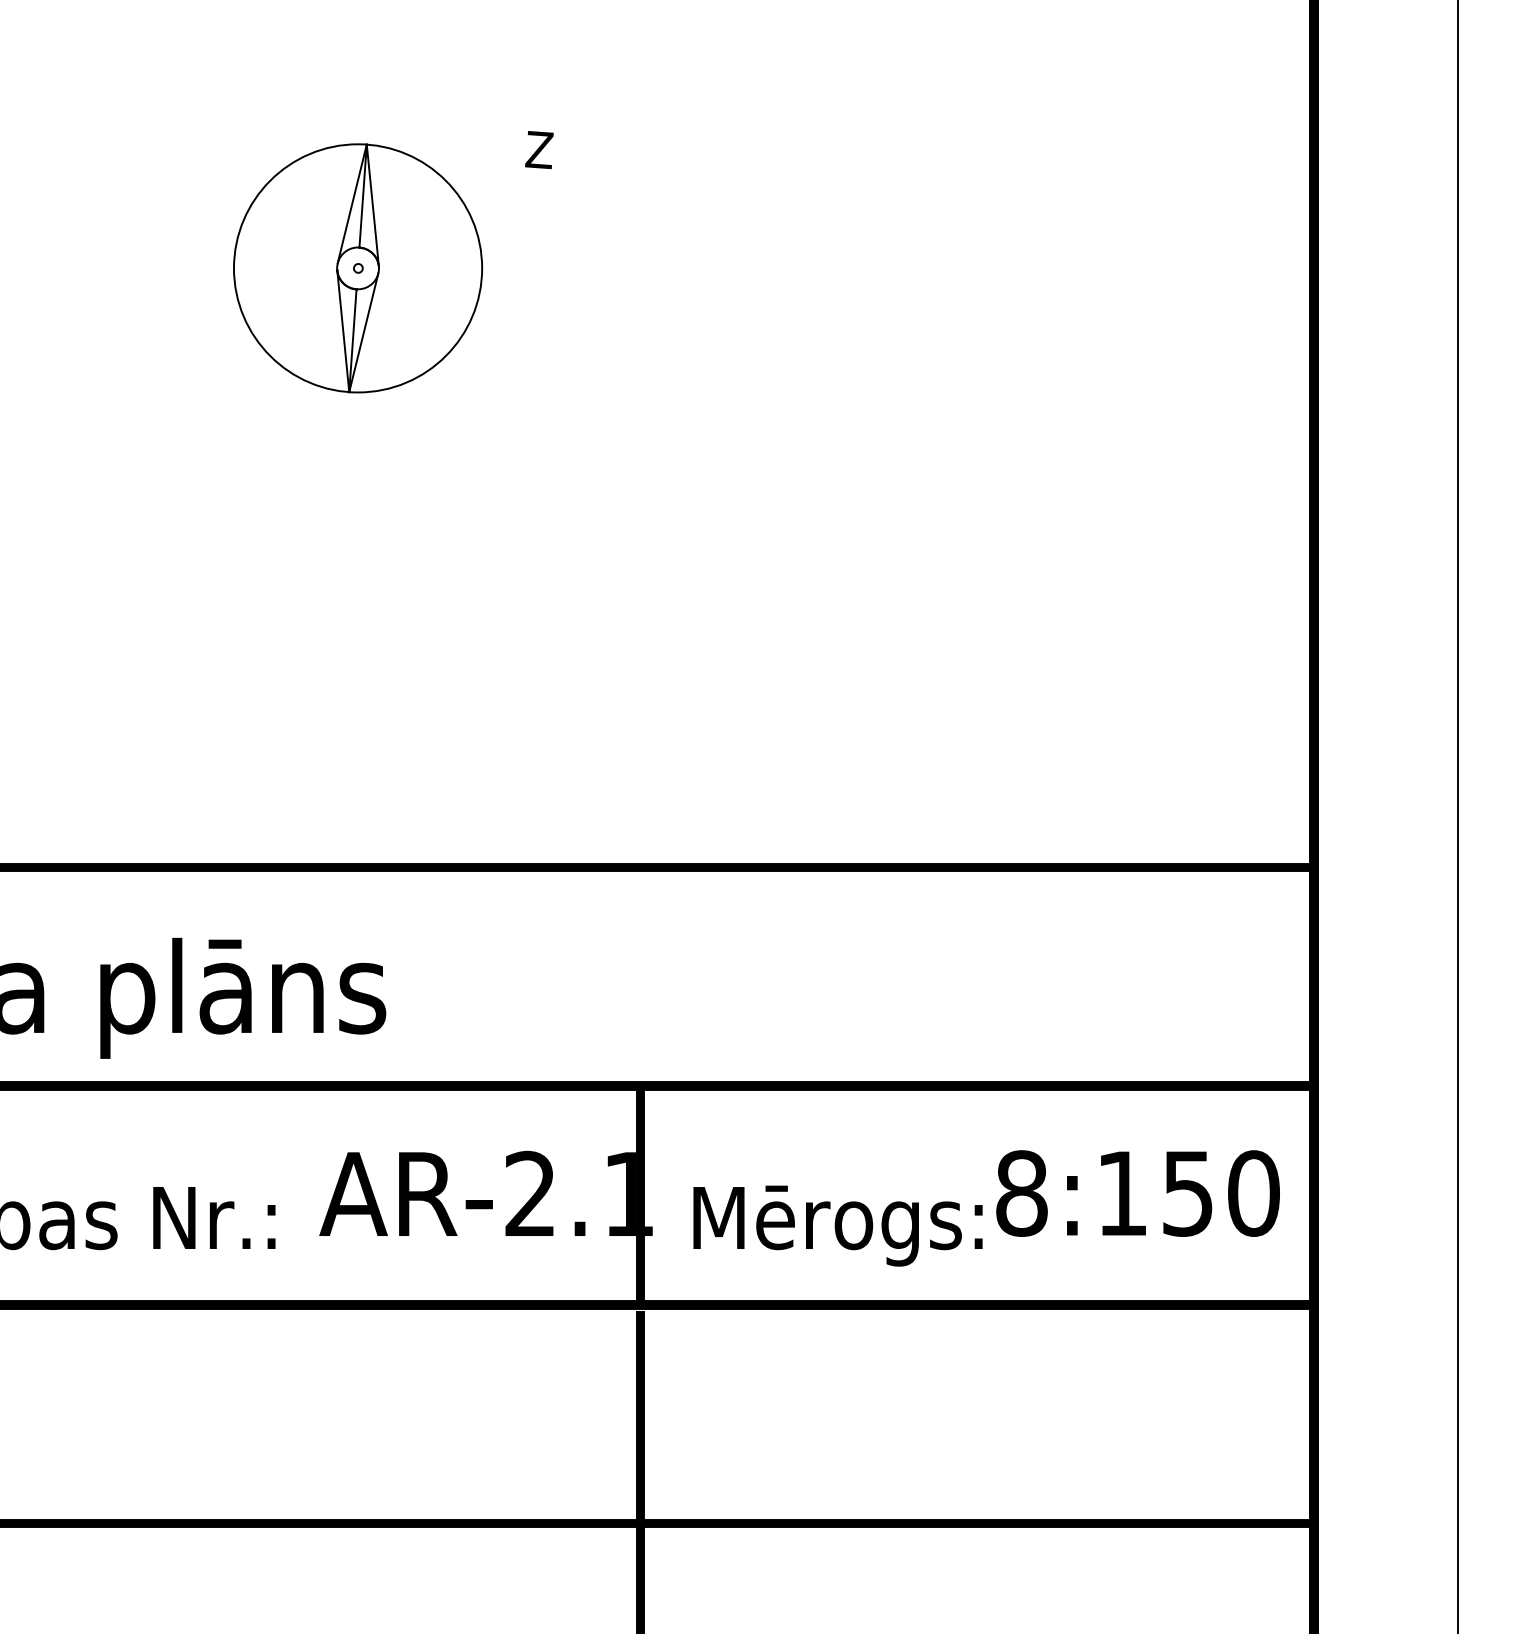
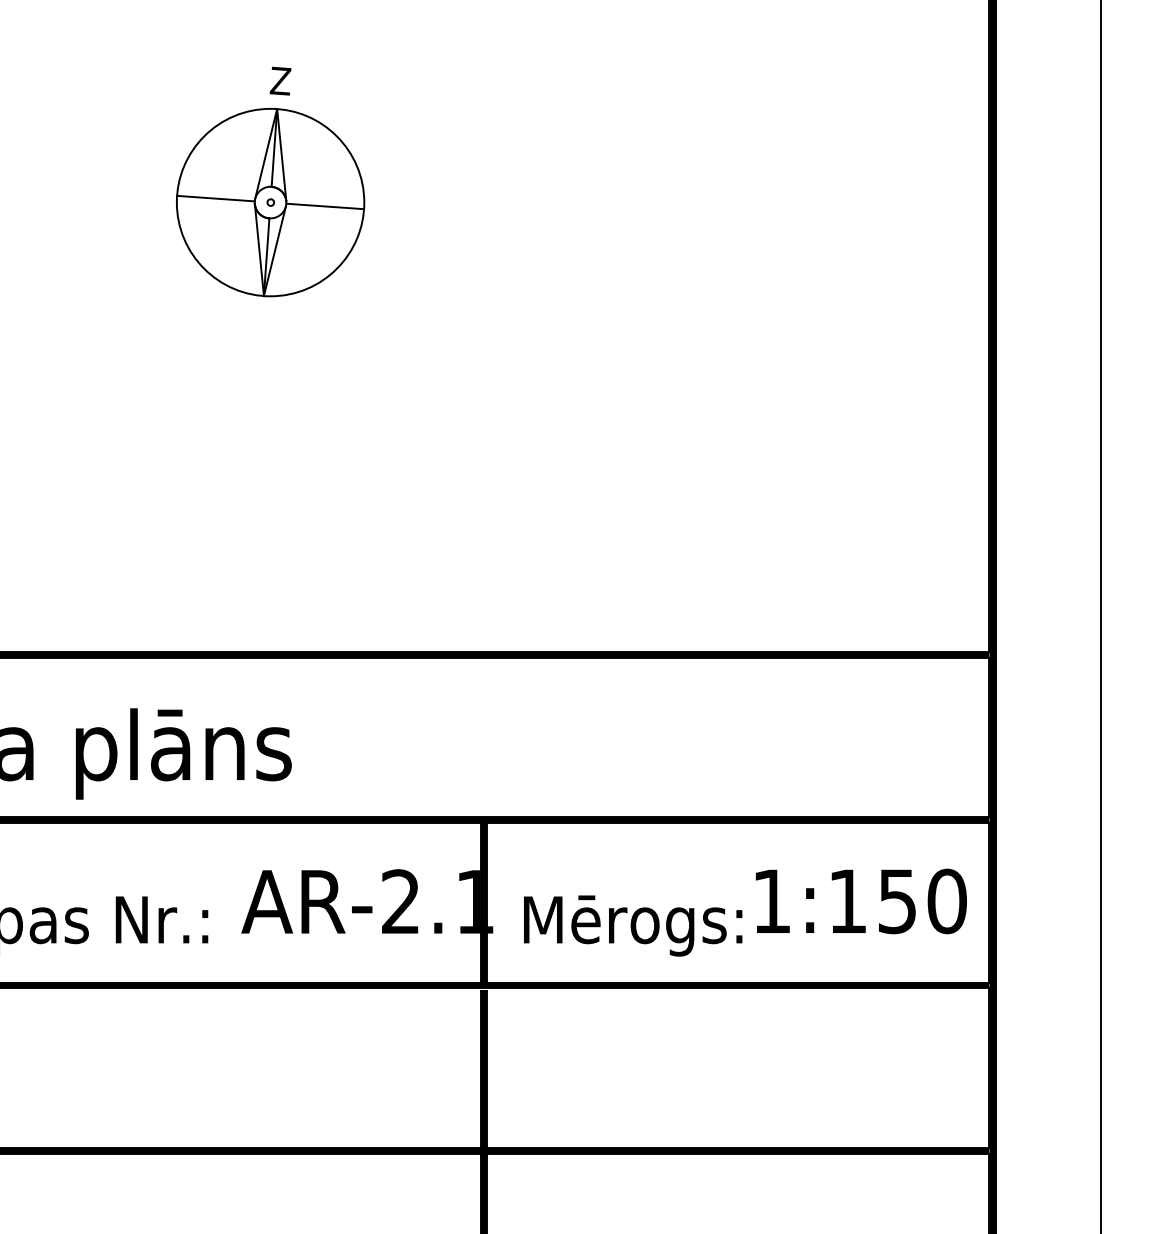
text: (539, 149) -> (280, 80), moved
line: (285, 262) -> (215, 198), added
line: (430, 273) -> (325, 206), added
text: (1021, 1193) -> (771, 901), 8:150 -> 1:150

